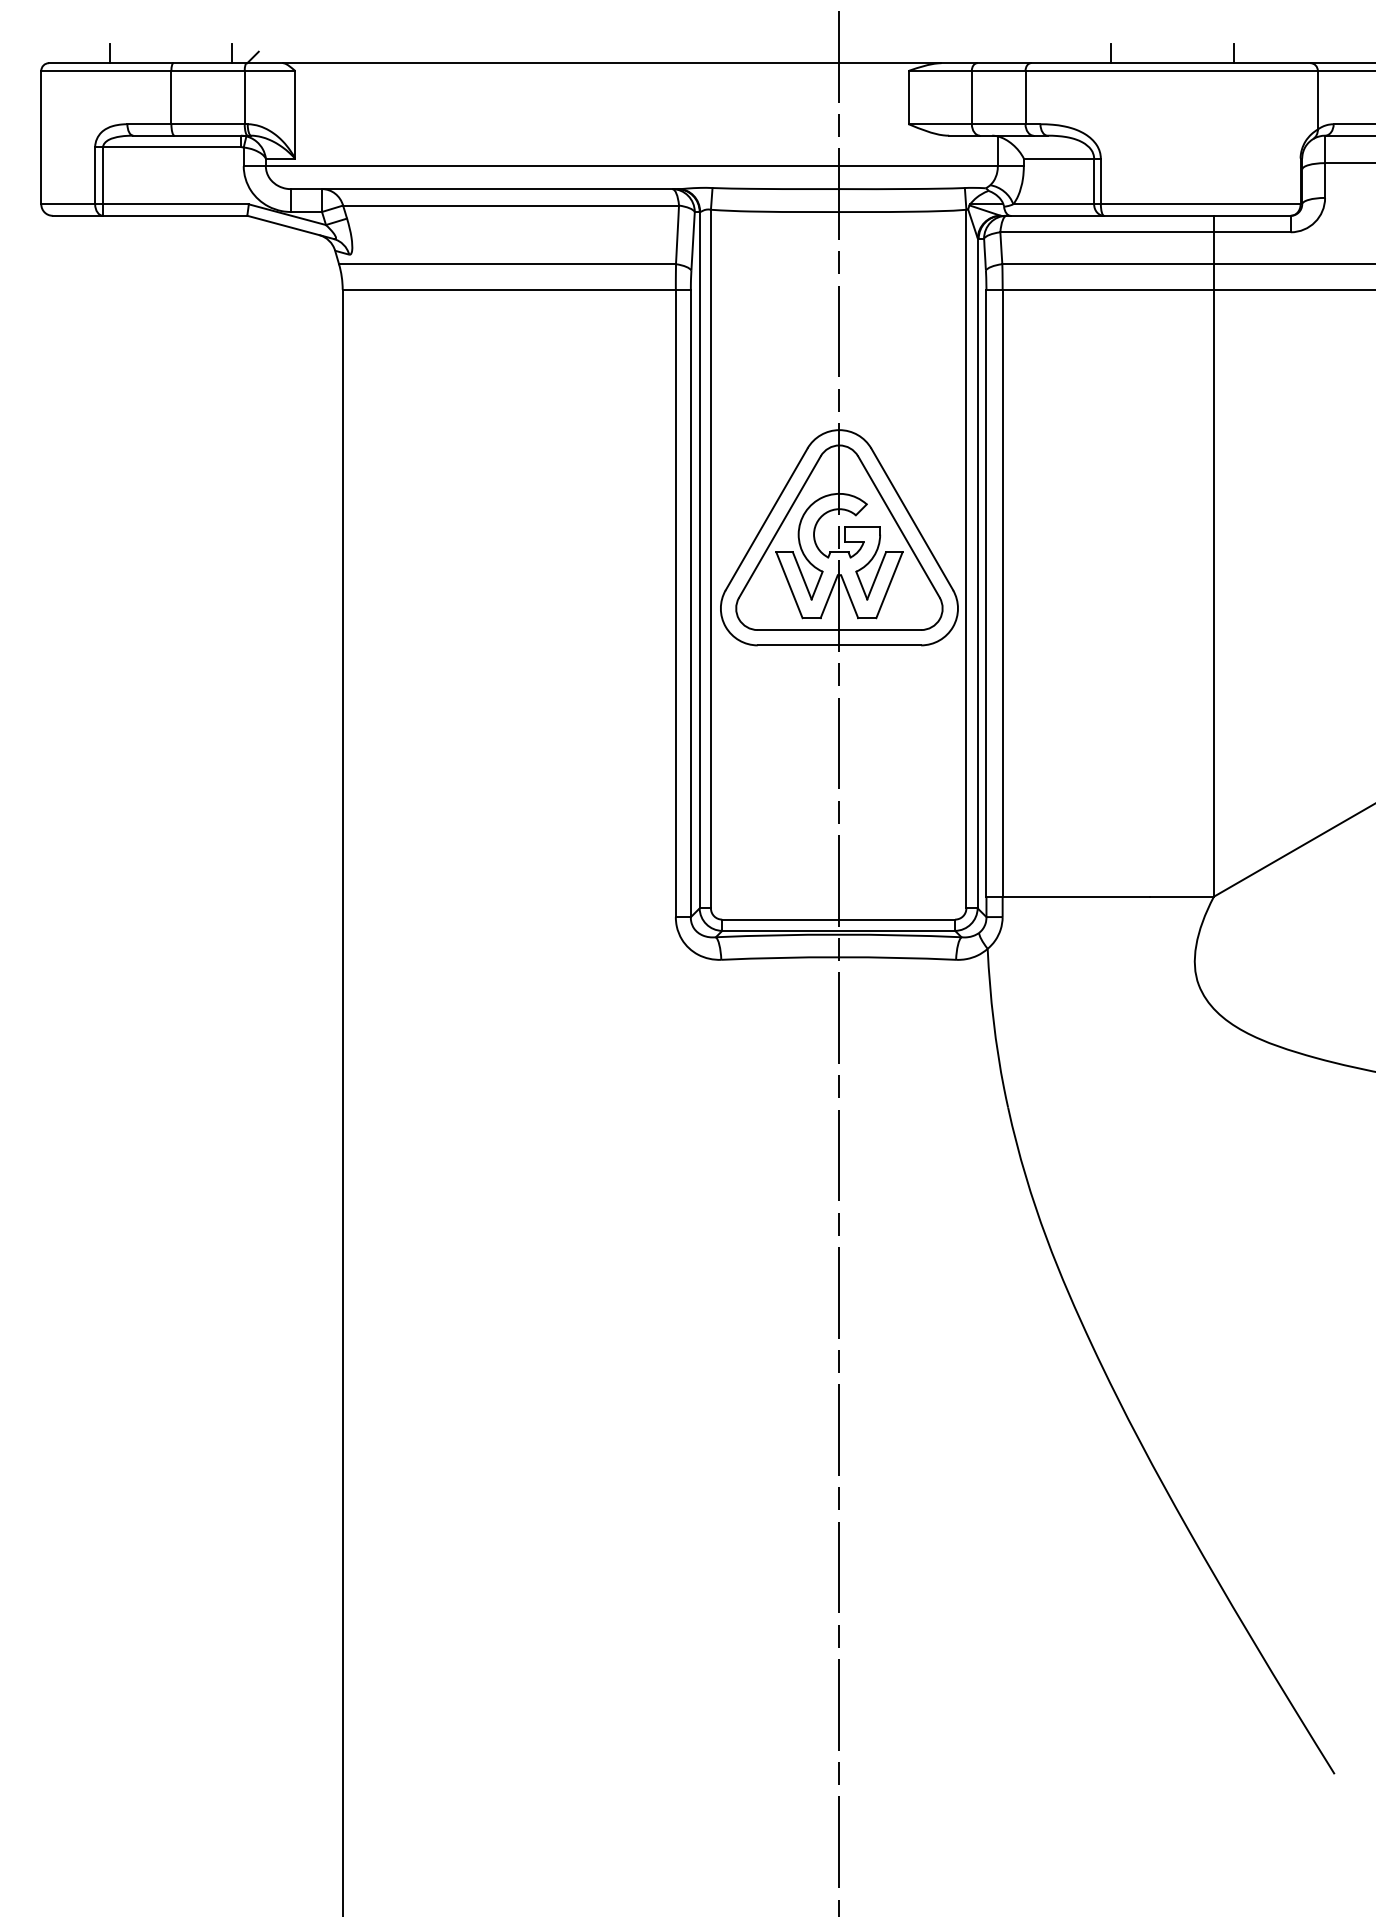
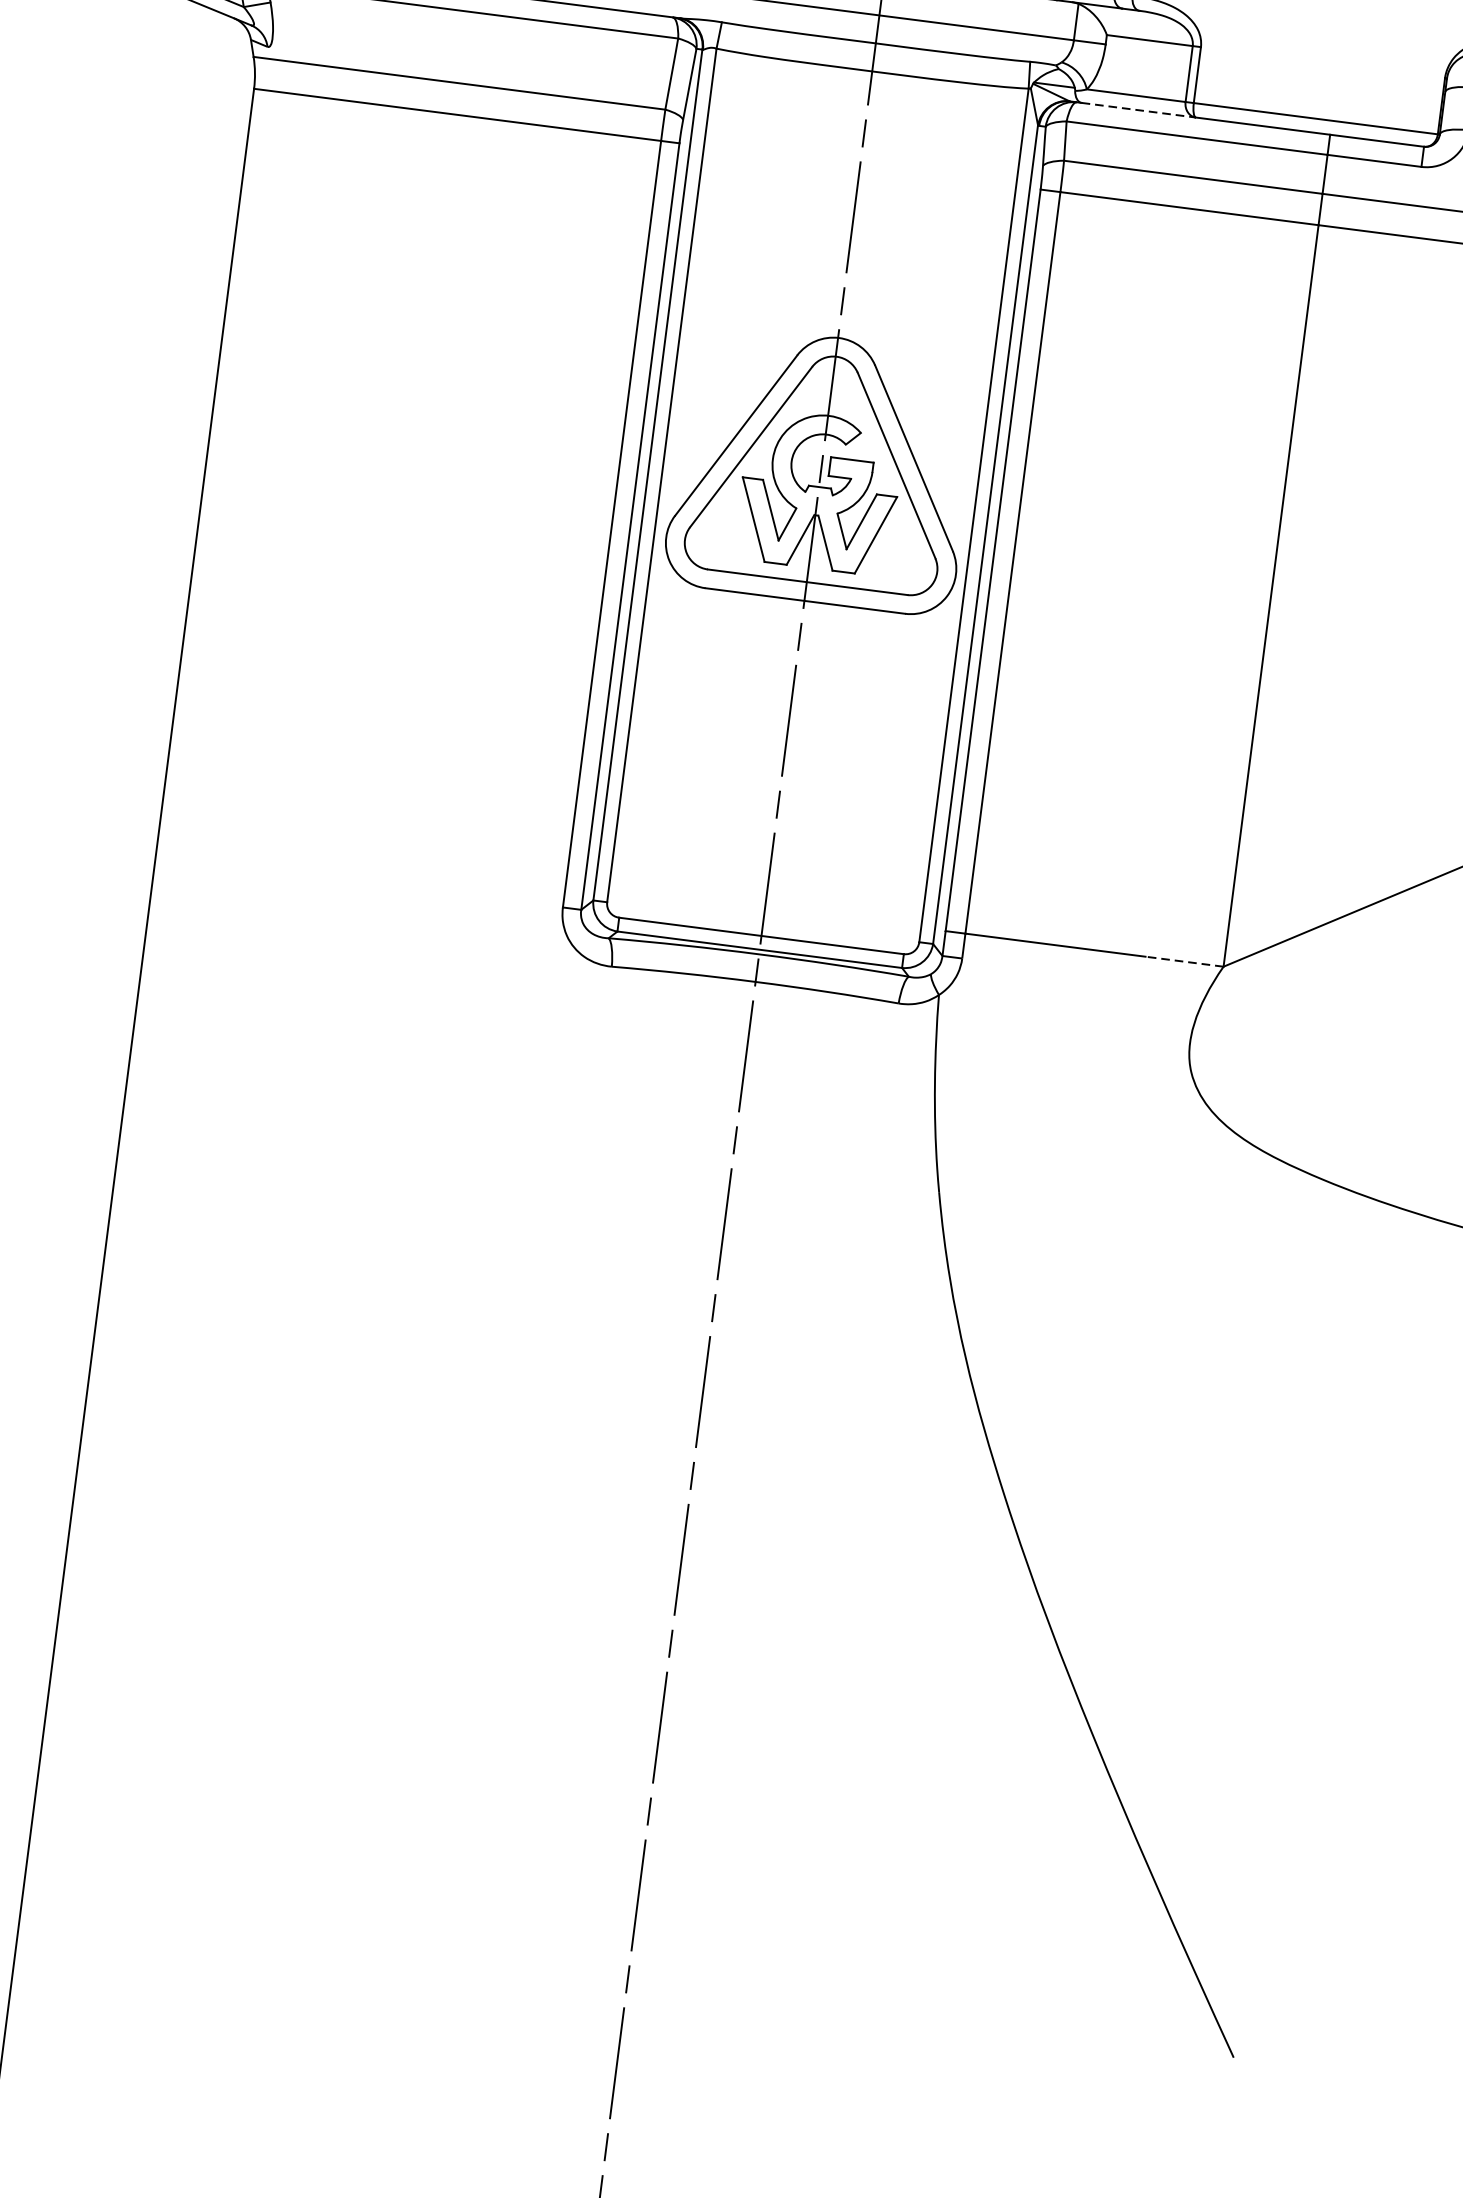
line: (1057, 215) -> (1139, 109), solid -> dashed
line: (1181, 896) -> (1183, 961), solid -> dashed

